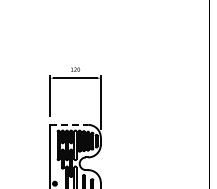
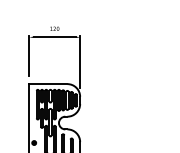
line: (69, 124) -> (48, 83), dashed -> solid

